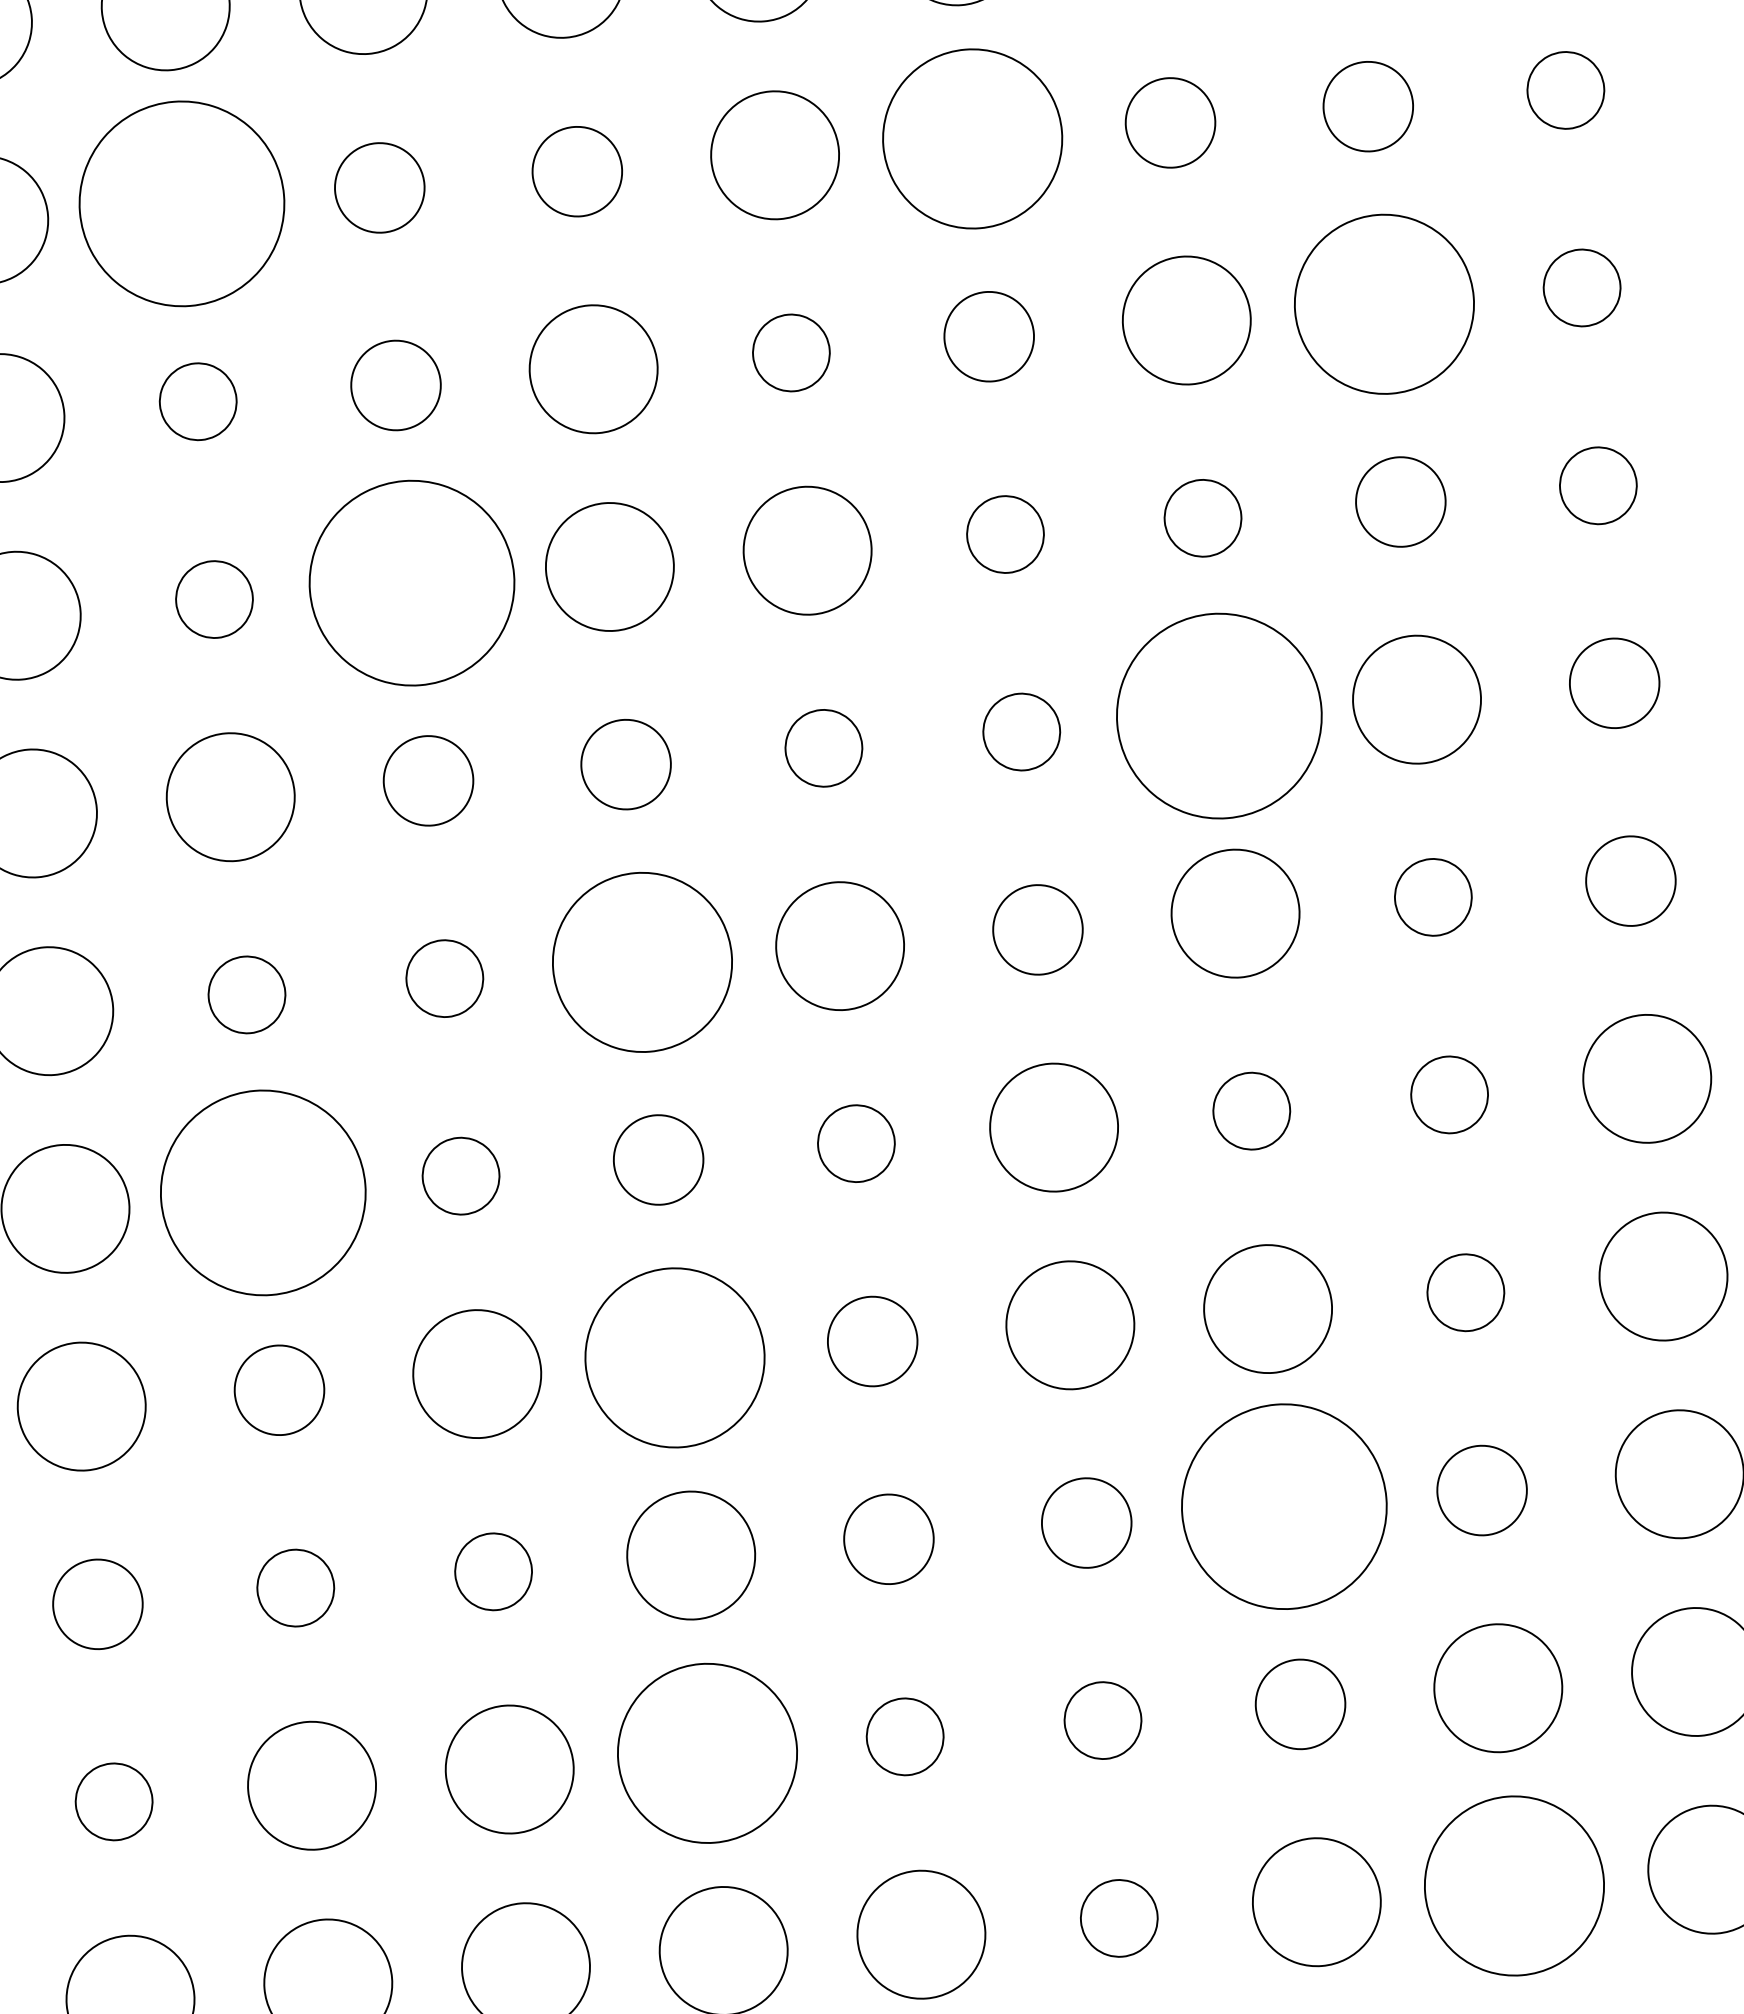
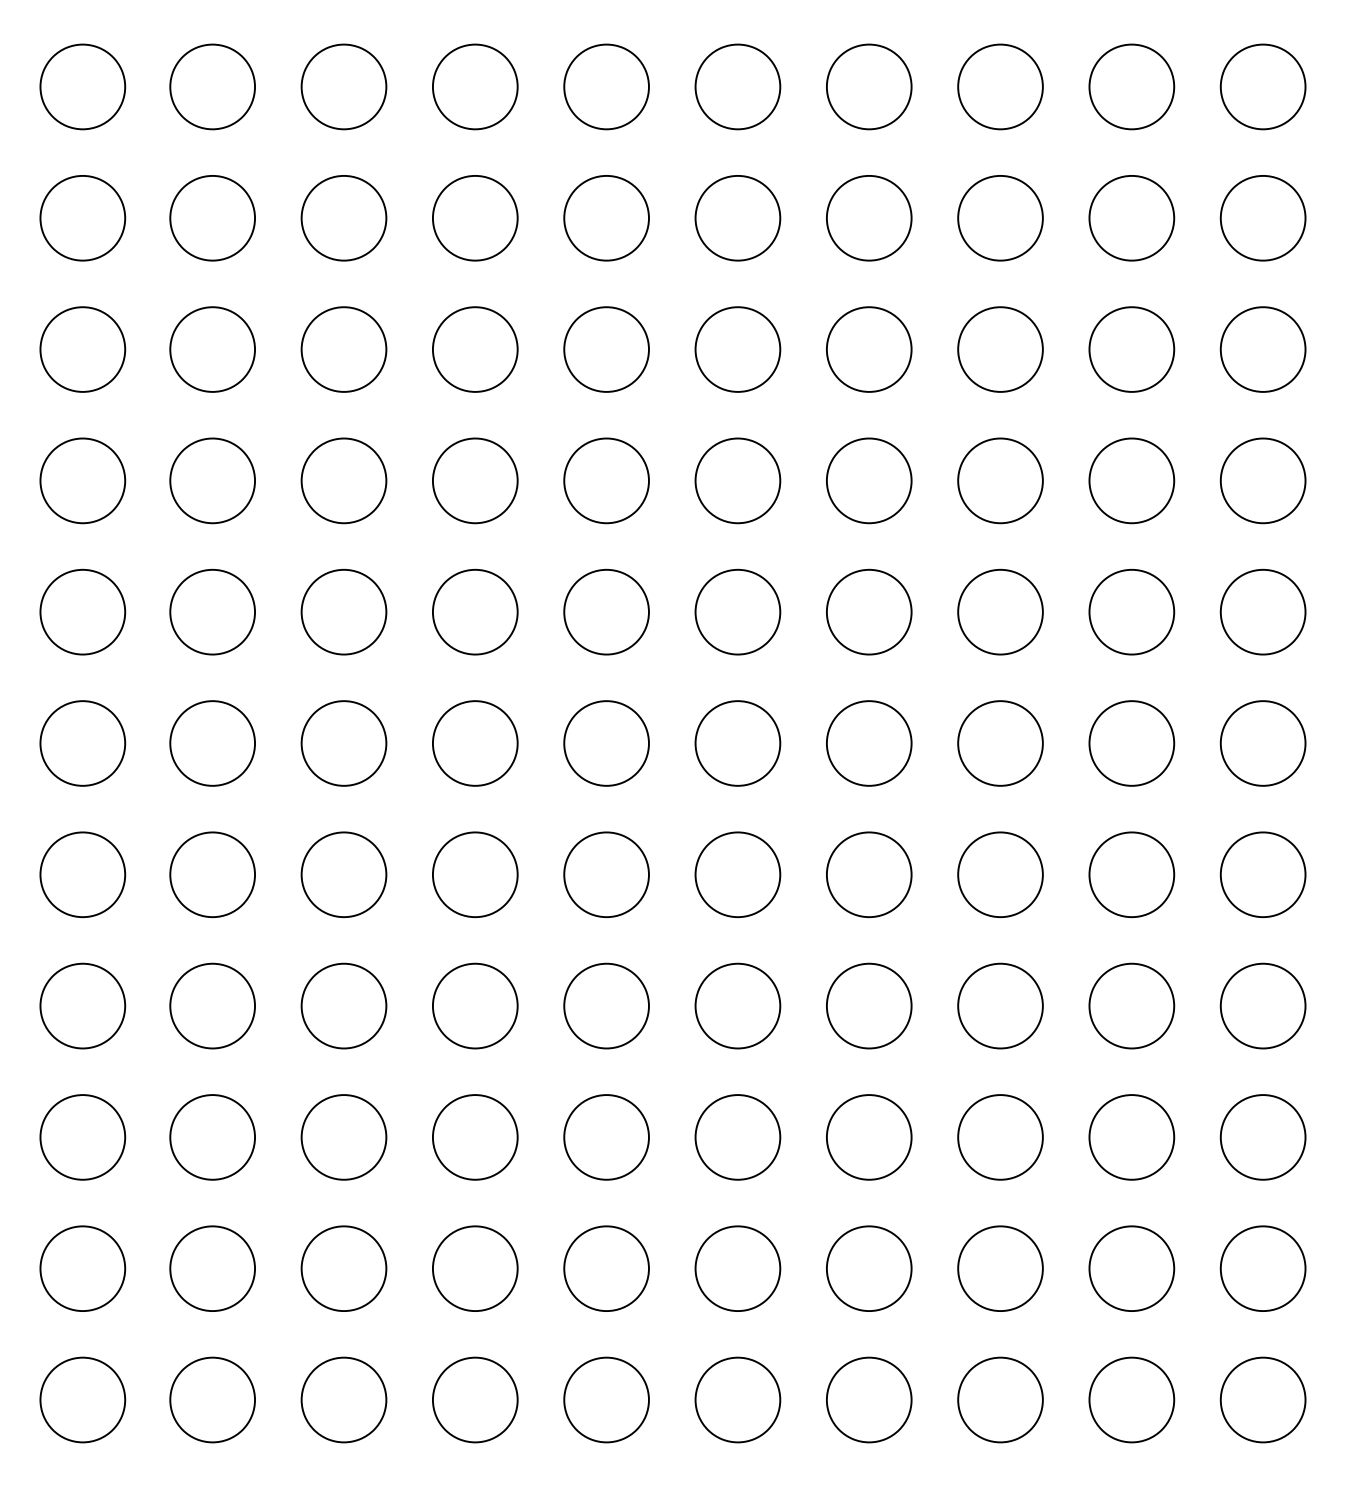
part: (1565, 90) -> (1262, 218), size x1.67
part: (1367, 106) -> (1131, 218), size x1.43
part: (1170, 123) -> (1000, 218), size x1.43
part: (973, 139) -> (869, 218), size x0.71
part: (577, 171) -> (606, 218), size x1.43
part: (380, 188) -> (475, 218), size x1.43
part: (181, 204) -> (343, 218), size x0.62
part: (1581, 287) -> (1262, 349), size x1.67
part: (1383, 304) -> (1131, 349), size x0.71
part: (989, 336) -> (869, 349), size x1.43
part: (790, 352) -> (737, 349), size x1.67
part: (396, 385) -> (475, 349), size x1.43
part: (197, 401) -> (343, 349), size x1.67
part: (1597, 485) -> (1262, 480), size x1.67
part: (1400, 501) -> (1131, 480), size x1.43
part: (1202, 517) -> (1000, 480), size x1.67
part: (1005, 533) -> (869, 480), size x1.67
part: (412, 582) -> (475, 480), size x0.62
part: (213, 599) -> (343, 480), size x1.67
part: (1613, 682) -> (1262, 611), size x1.43
part: (1219, 714) -> (1000, 611), size x0.62
part: (1021, 731) -> (869, 611), size x1.67
part: (823, 747) -> (737, 611), size x1.67
part: (625, 763) -> (606, 611), size x1.43
part: (428, 779) -> (475, 611), size x1.43
part: (1630, 881) -> (1262, 743), size x1.43
part: (1432, 897) -> (1131, 743), size x1.67
part: (1038, 929) -> (869, 743), size x1.43
part: (642, 962) -> (606, 743), size x0.71
part: (445, 978) -> (475, 743), size x1.67
part: (246, 995) -> (343, 743), size x1.67
part: (1448, 1094) -> (1131, 874), size x1.67
part: (1251, 1110) -> (1000, 874), size x1.67
part: (855, 1143) -> (737, 874), size x1.67
part: (658, 1159) -> (606, 874), size x1.43
part: (461, 1175) -> (475, 874), size x1.67
part: (262, 1192) -> (343, 874), size x0.62
part: (1465, 1291) -> (1131, 1005), size x1.67
part: (871, 1340) -> (737, 1005), size x1.43
part: (674, 1356) -> (606, 1005), size x0.71
part: (278, 1389) -> (343, 1005), size x1.43
part: (1481, 1490) -> (1131, 1137), size x1.43
part: (1284, 1506) -> (1000, 1137), size x0.62
part: (1087, 1523) -> (869, 1137), size x1.43
part: (888, 1539) -> (737, 1137), size x1.43
part: (493, 1571) -> (475, 1137), size x1.67
part: (295, 1588) -> (343, 1137), size x1.67
part: (97, 1604) -> (212, 1137), size x1.43
part: (1300, 1704) -> (1000, 1268), size x1.43
part: (1103, 1720) -> (869, 1268), size x1.67
part: (904, 1736) -> (737, 1268), size x1.67
part: (707, 1752) -> (606, 1268), size x0.71
part: (113, 1801) -> (212, 1268), size x1.67
part: (1513, 1885) -> (1131, 1399), size x0.71
part: (1119, 1917) -> (869, 1399), size x1.67

